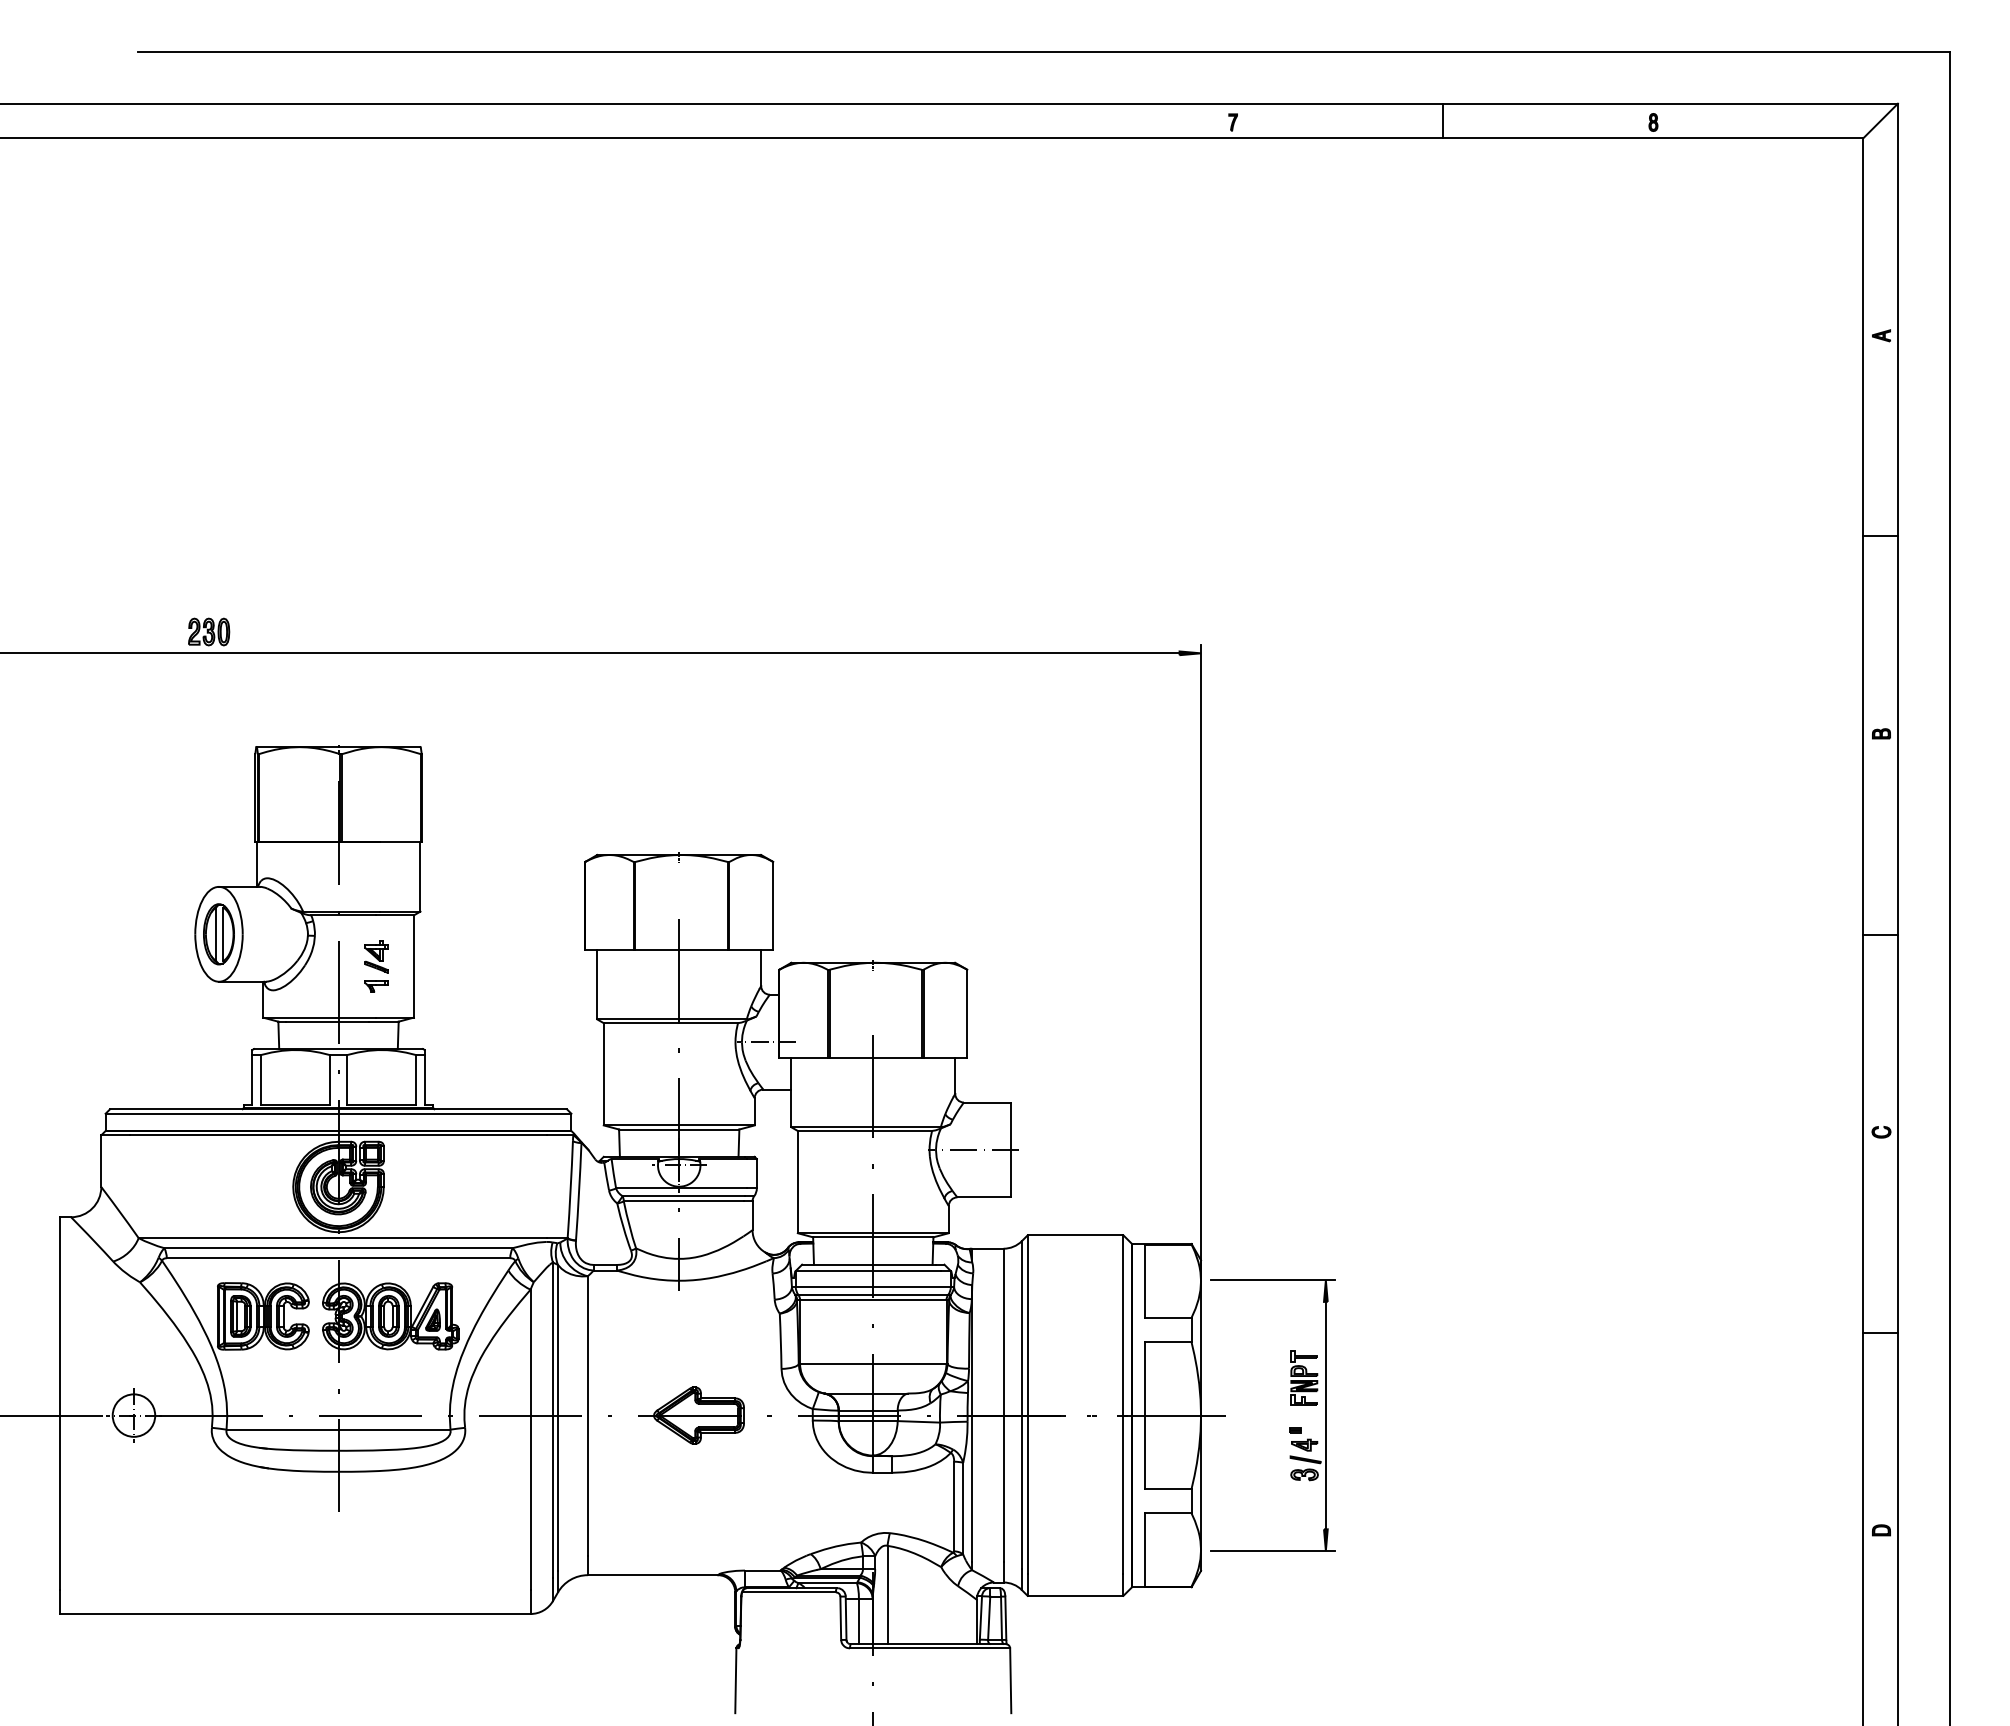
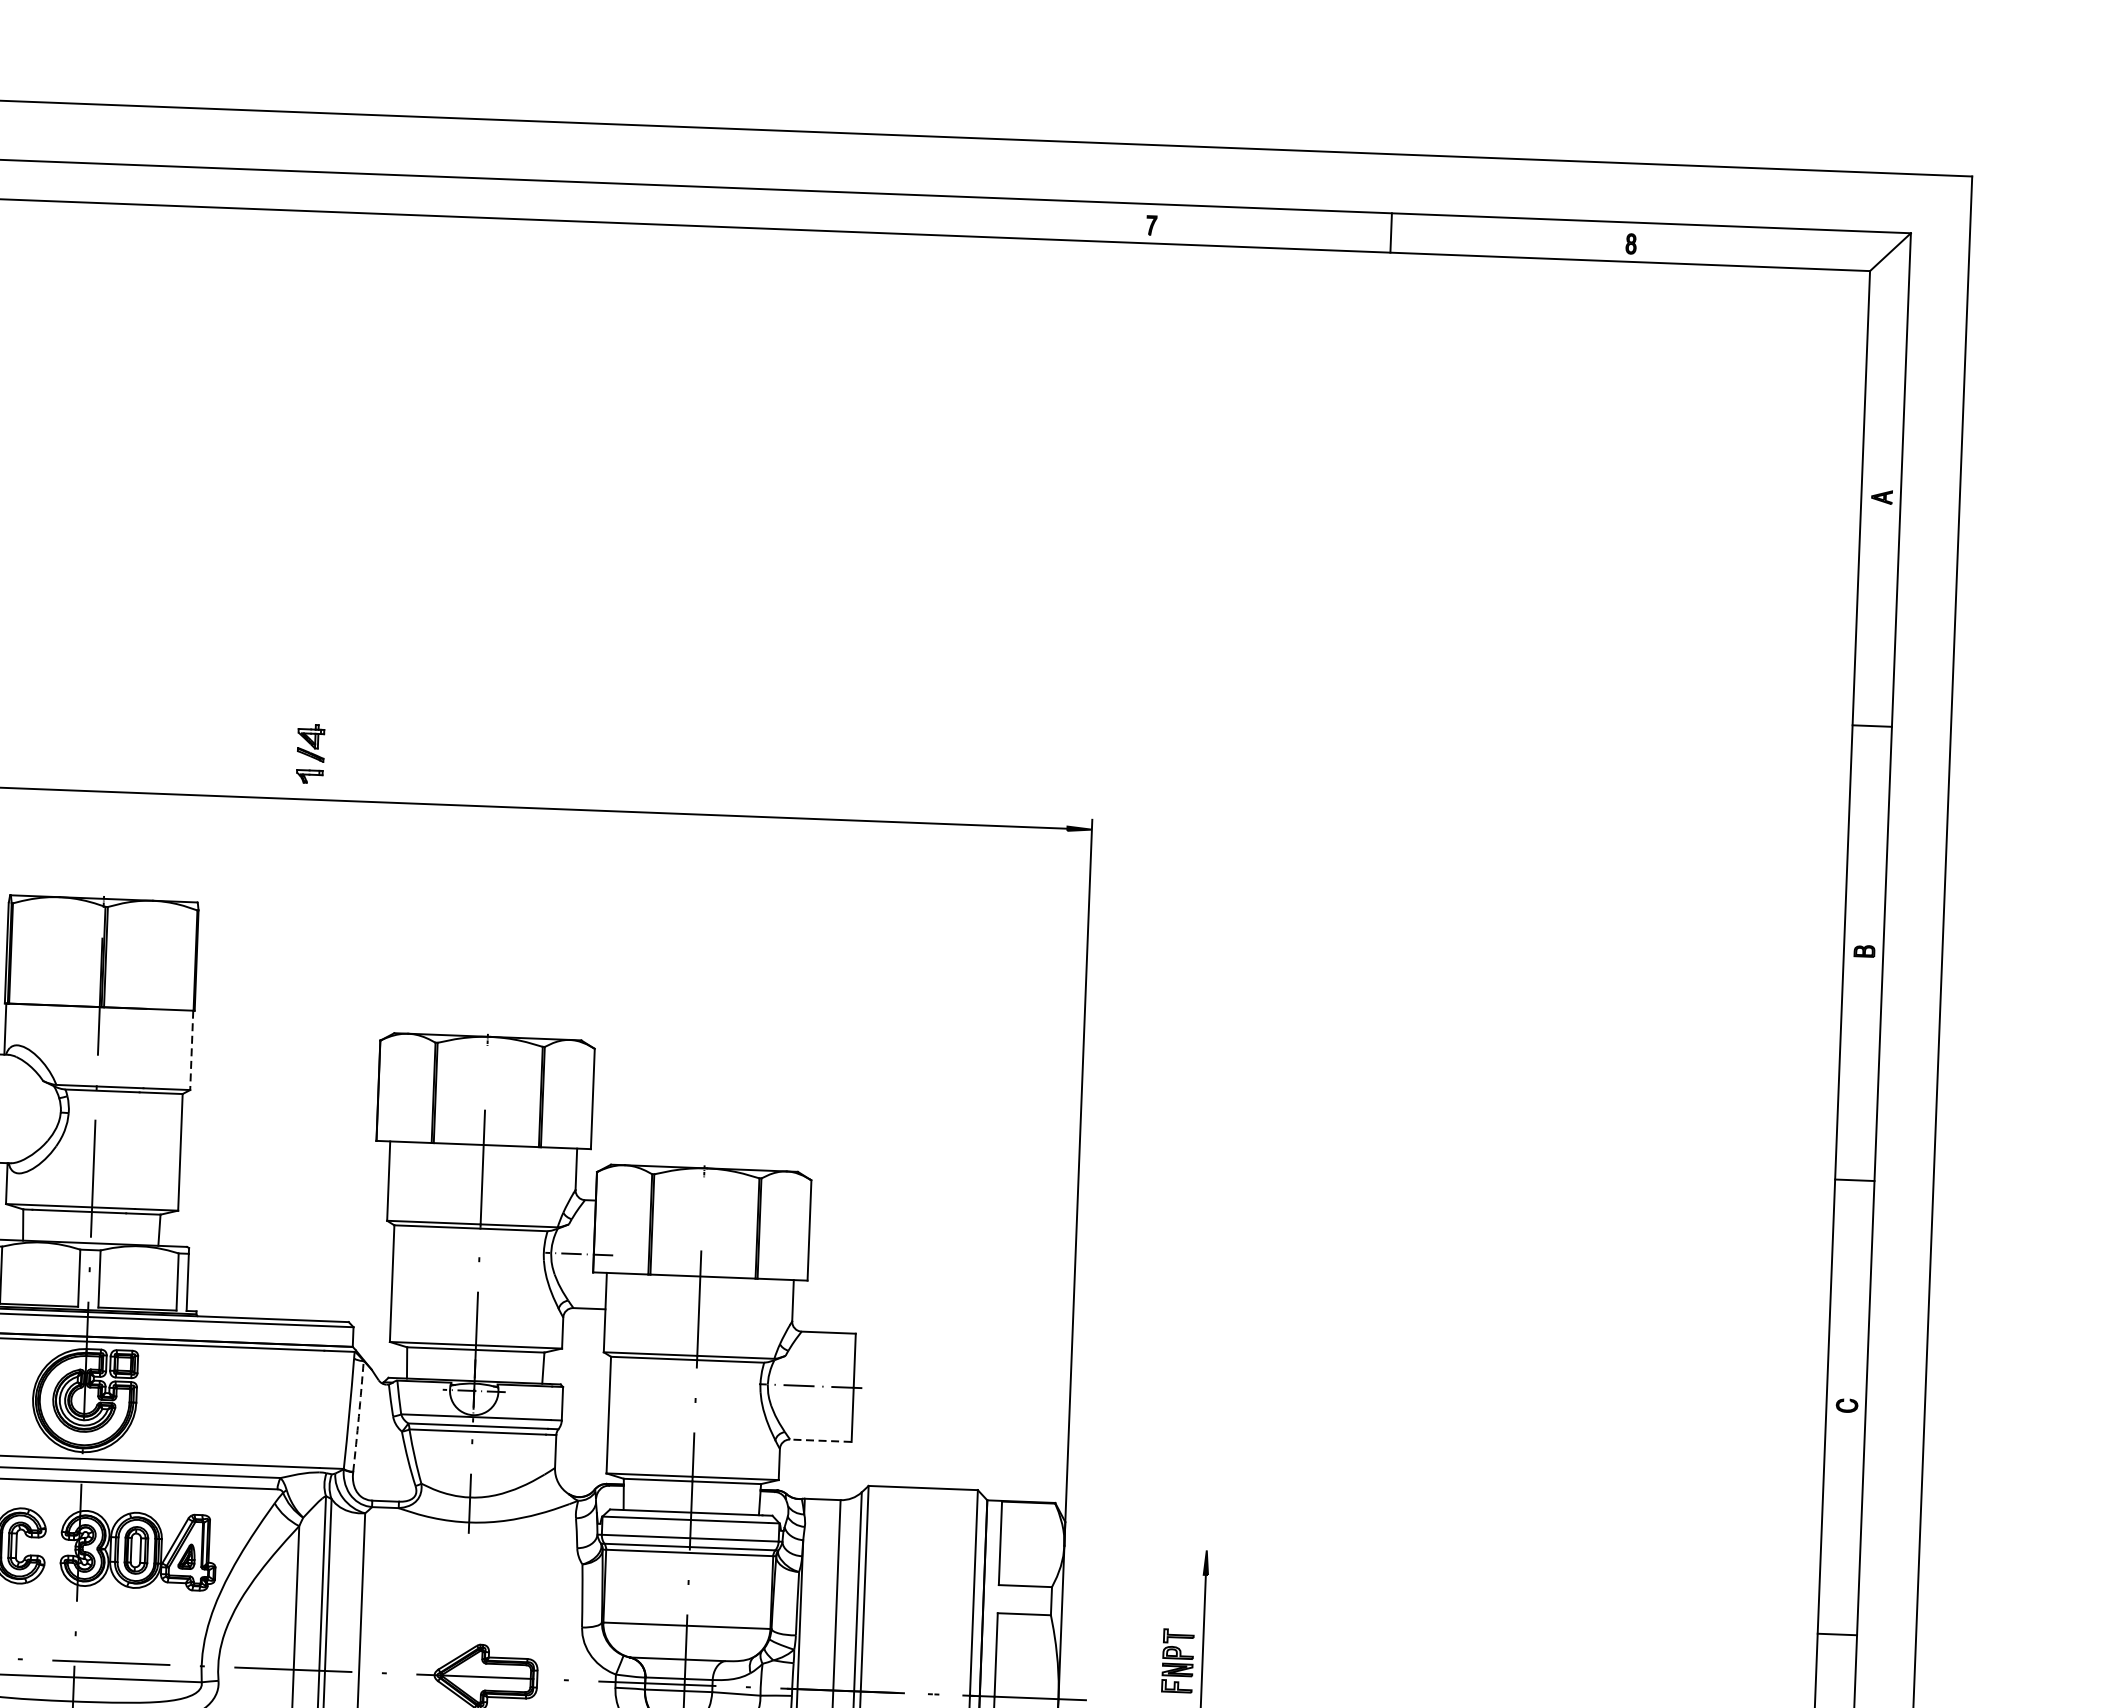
line: (420, 876) -> (191, 1050), solid -> dashed
part: (376, 966) -> (310, 754), moved
arc: (579, 1191) -> (359, 1416), solid -> dashed
line: (984, 1197) -> (821, 1440), solid -> dashed
line: (1272, 1280) -> (1145, 1548), removed

